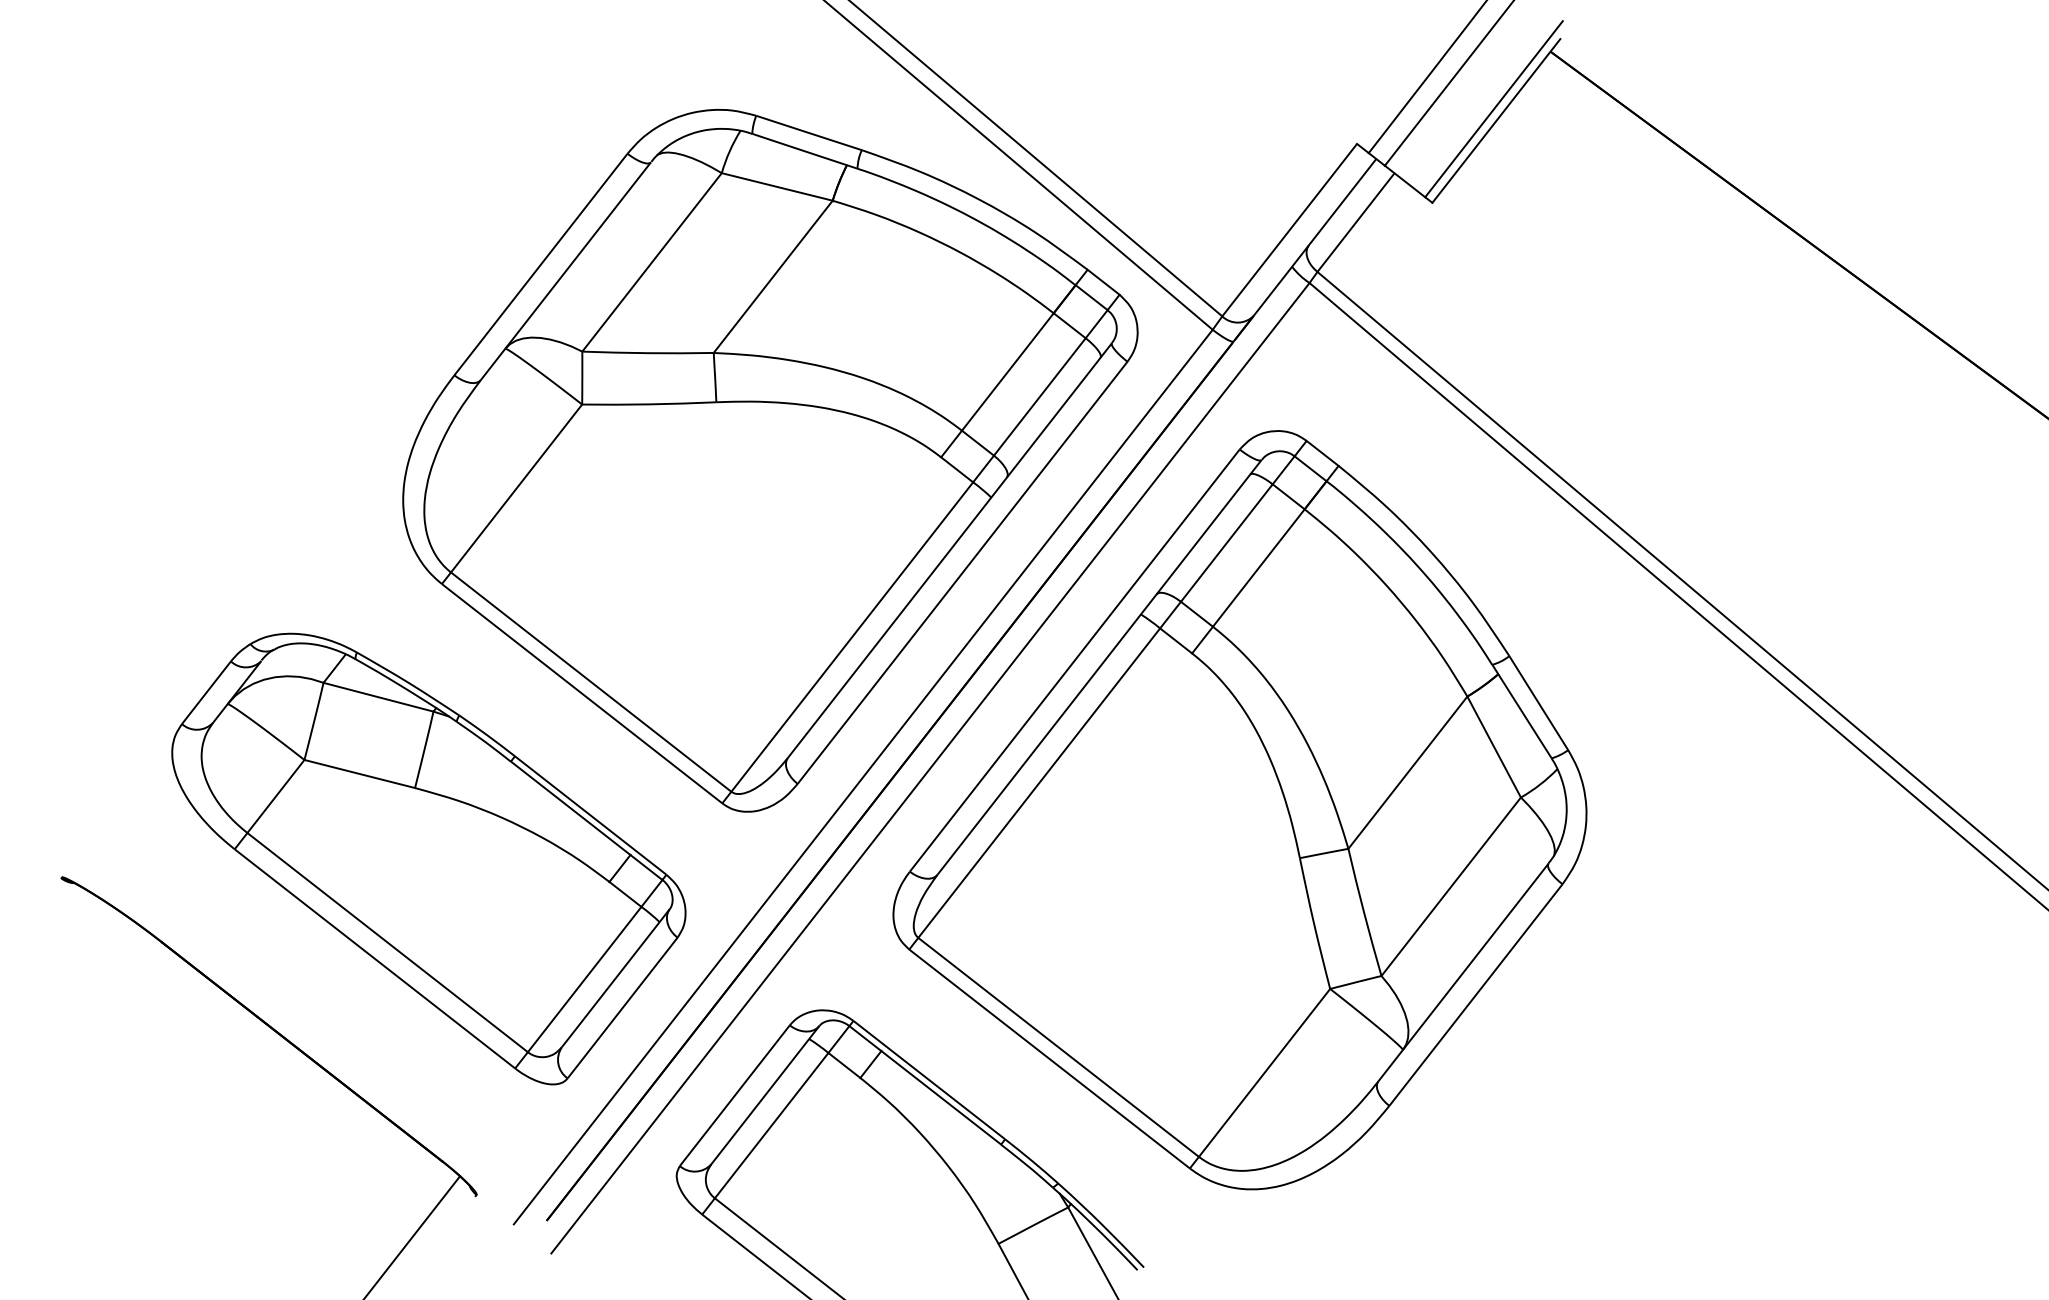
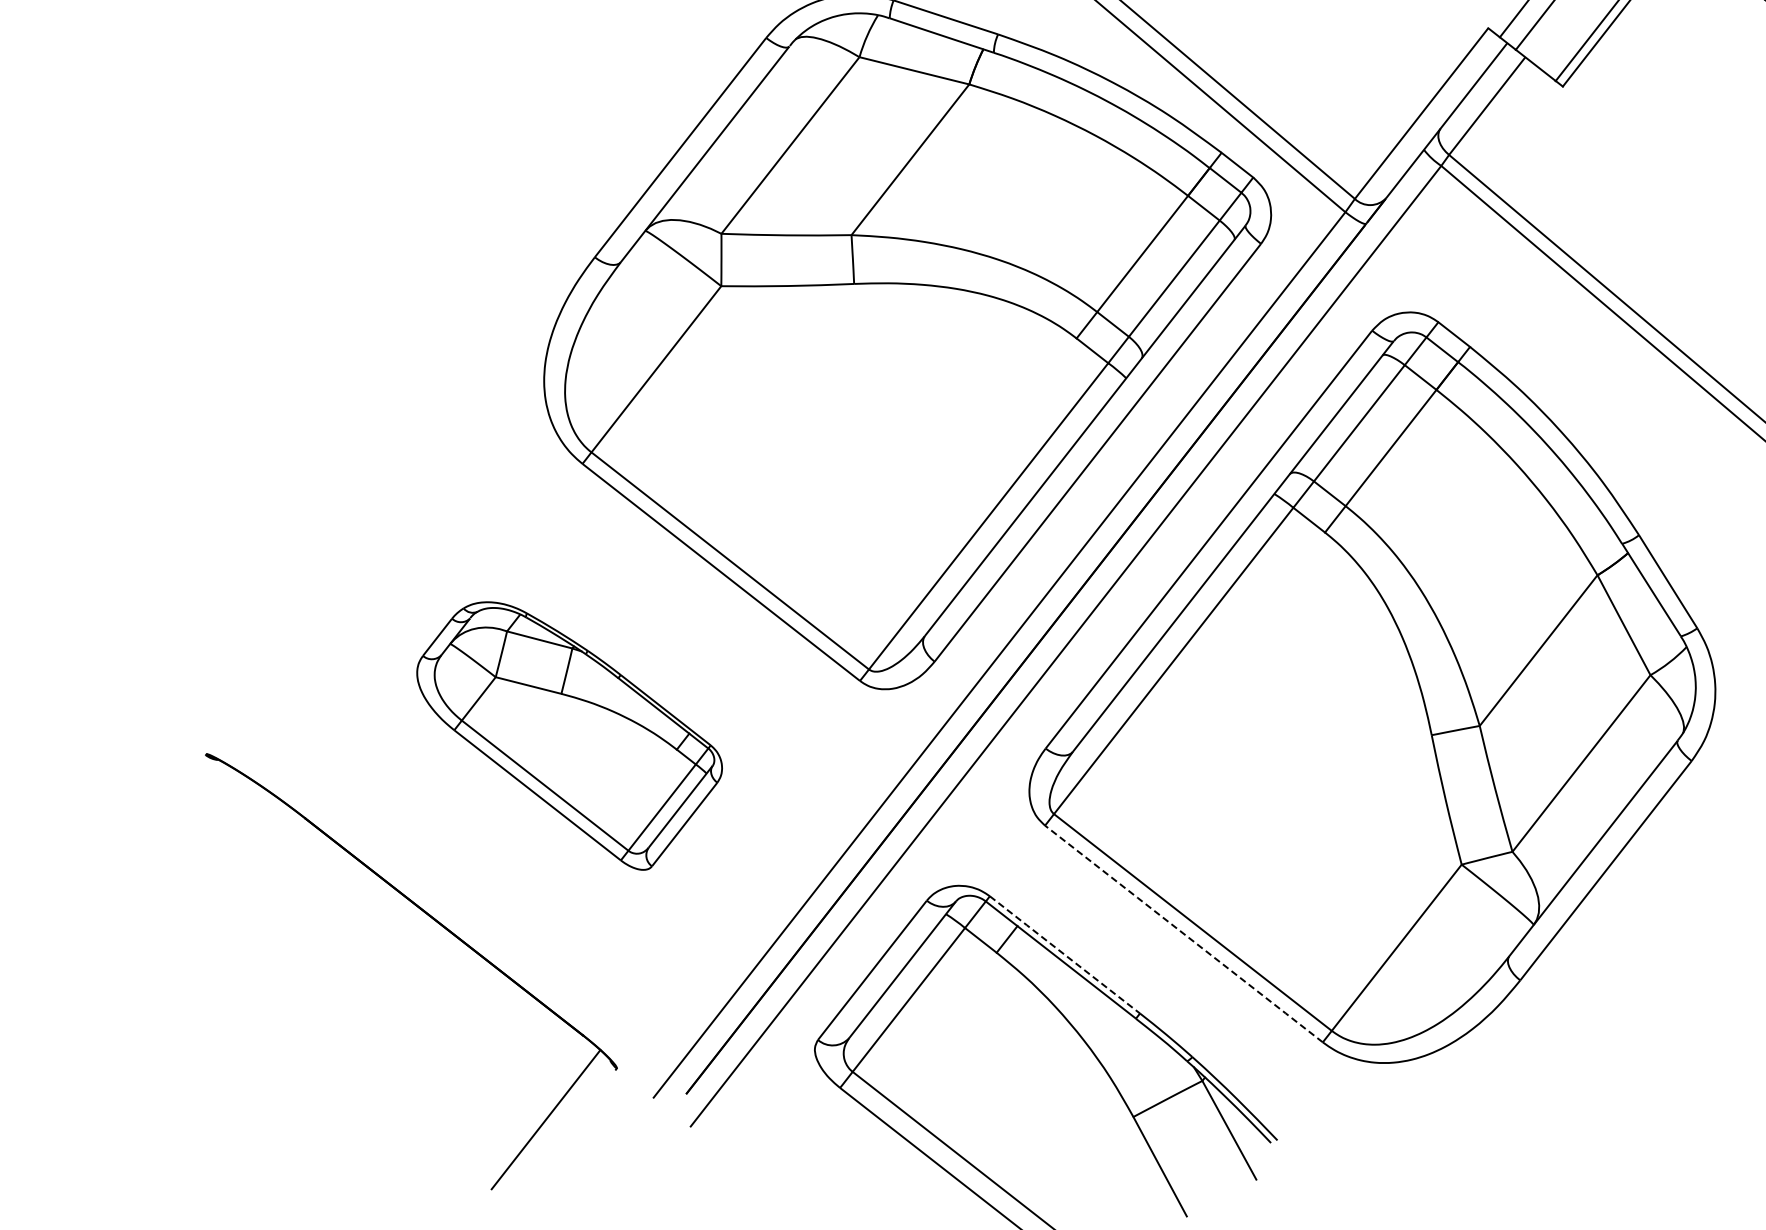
part: (428, 858) -> (569, 735), size x0.6
line: (1049, 1058) -> (1183, 933), solid -> dashed
line: (928, 1079) -> (1064, 954), solid -> dashed

